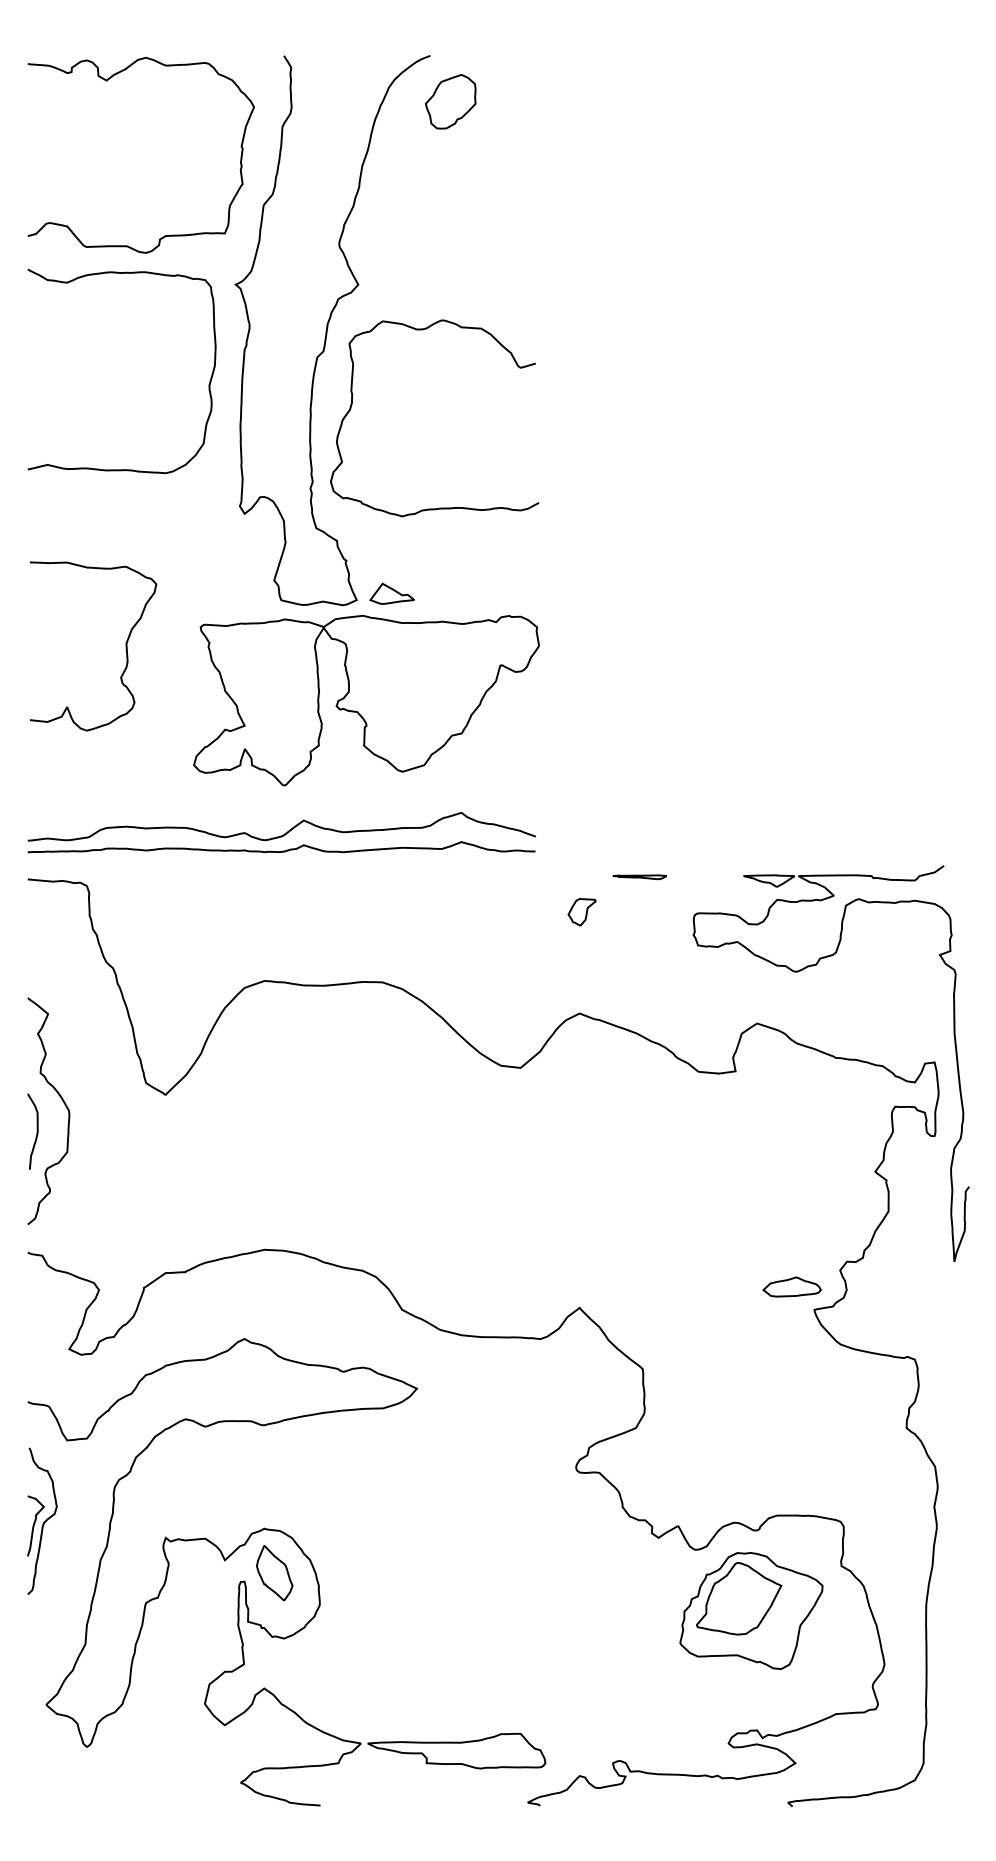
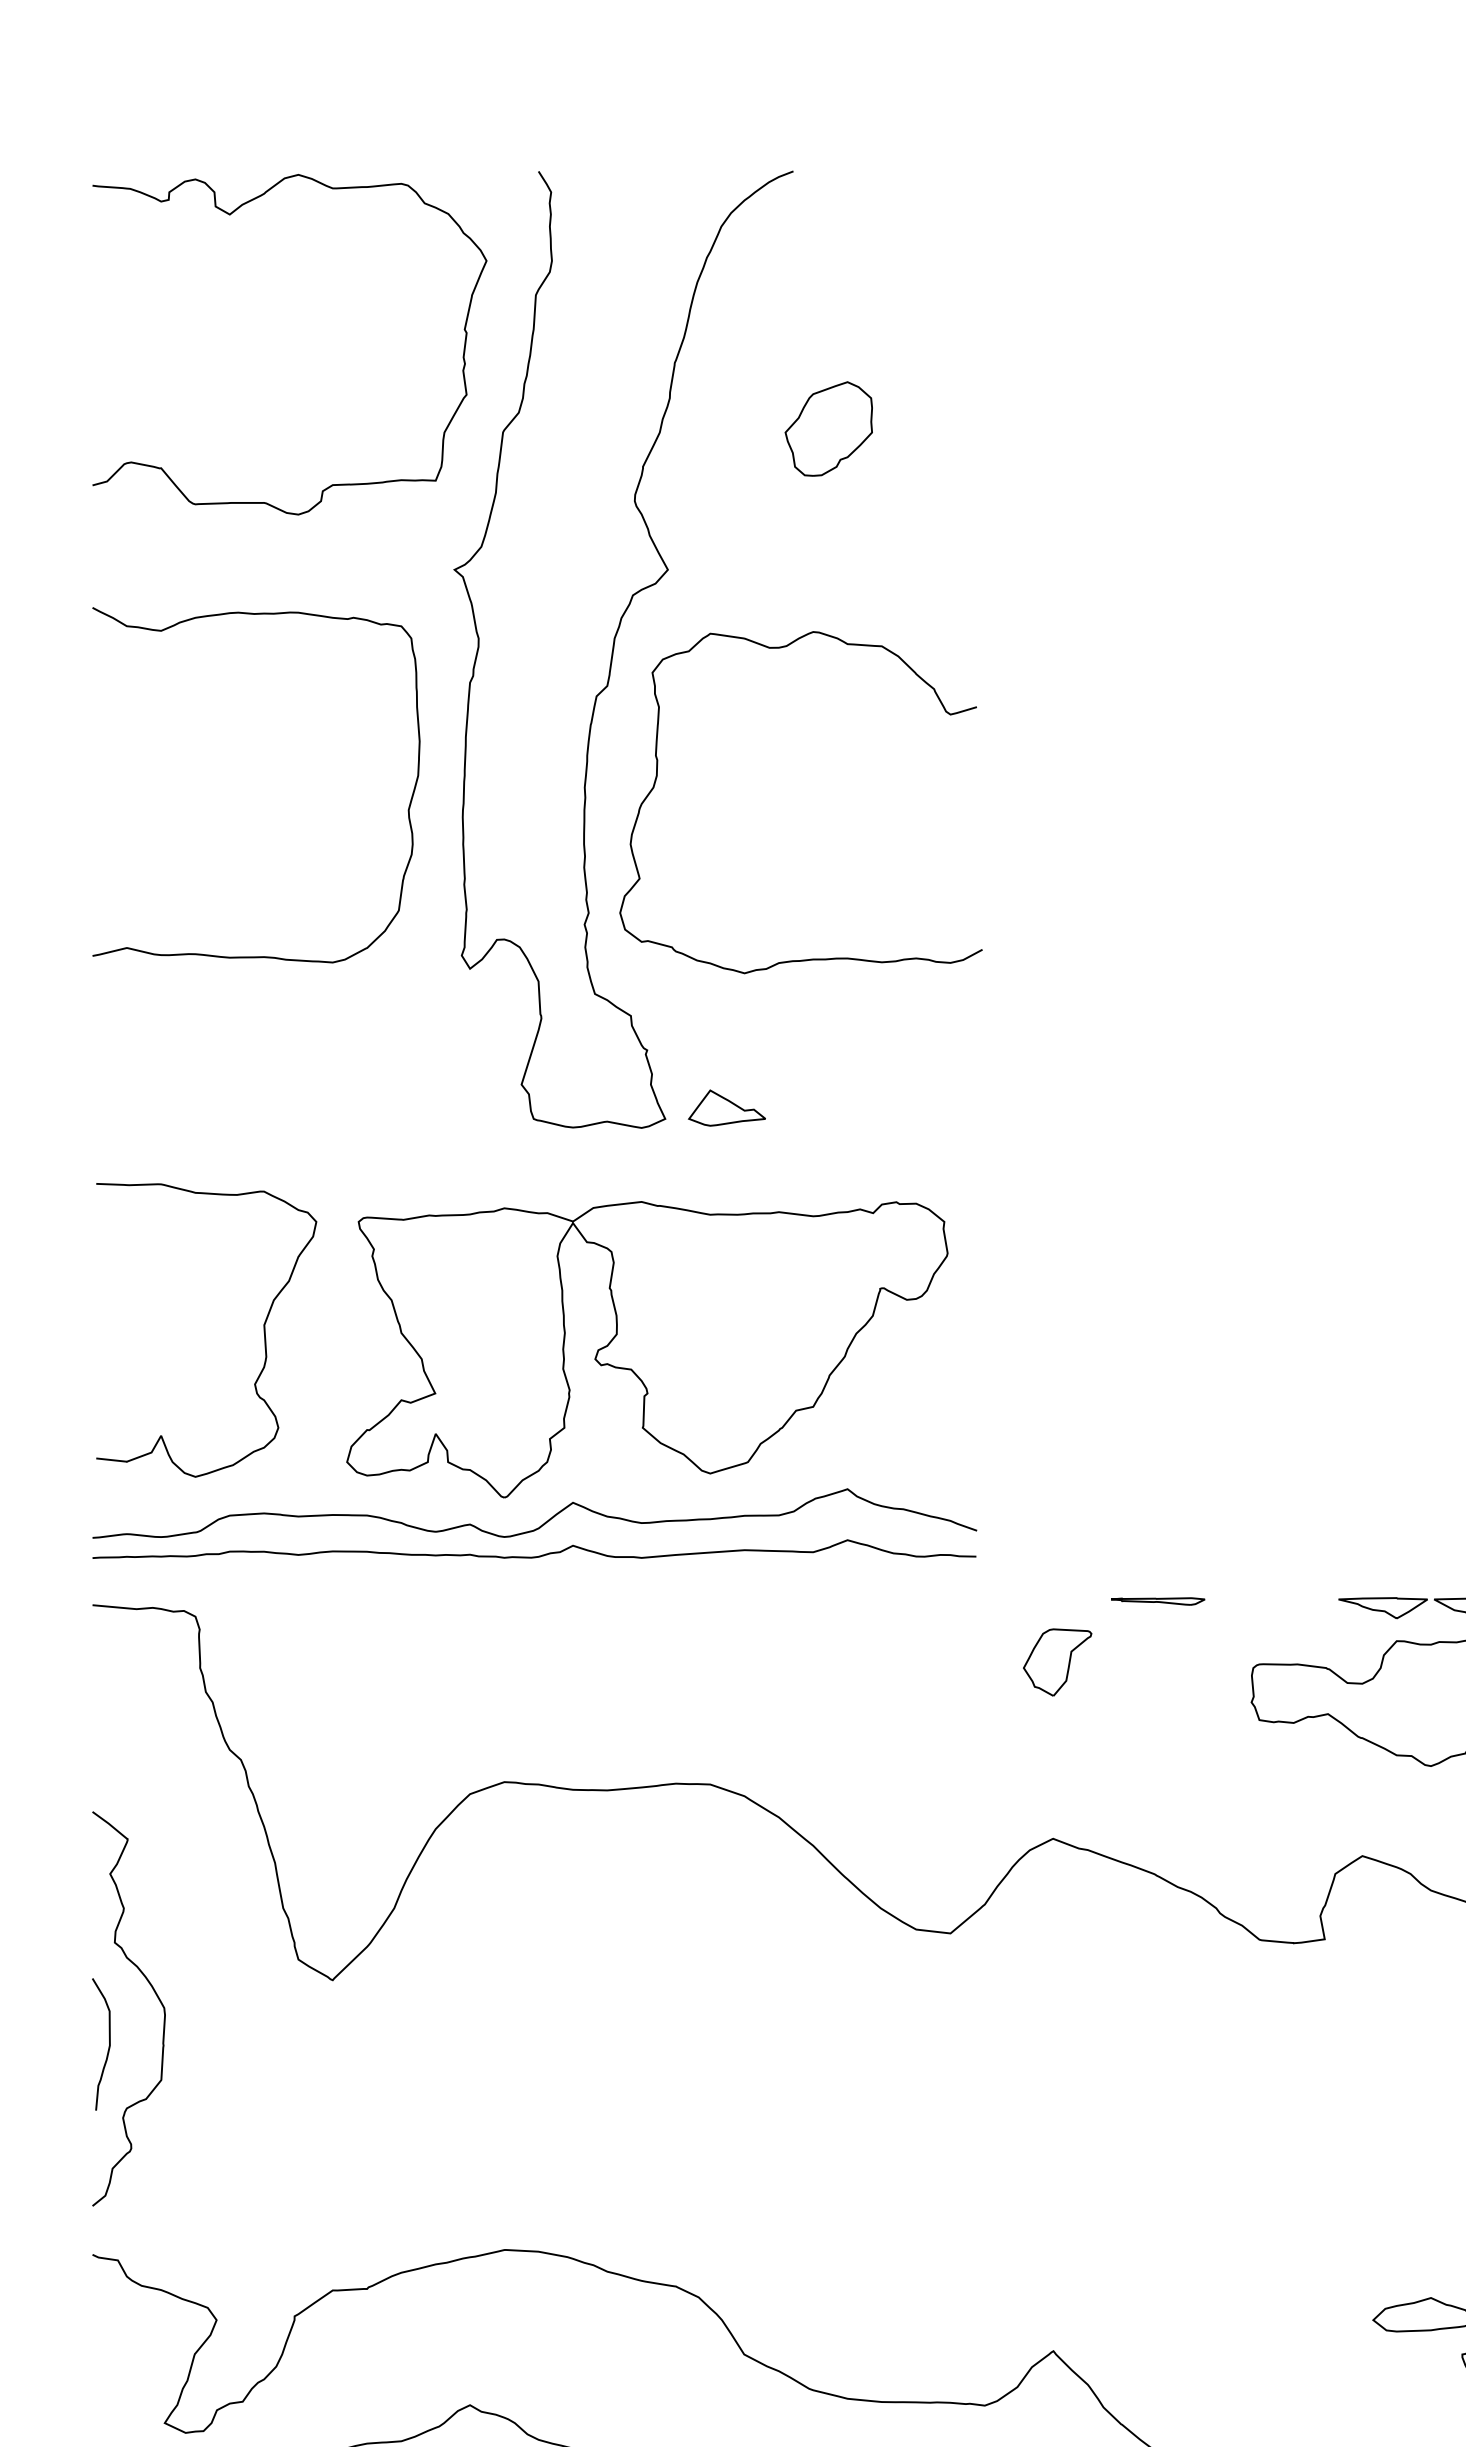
part: (450, 101) -> (828, 428), moved
curve: (208, 384) -> (407, 808), moved
curve: (125, 646) -> (262, 1330), moved
part: (366, 700) -> (647, 1349), moved
part: (581, 912) -> (1056, 1662), size x1.43

